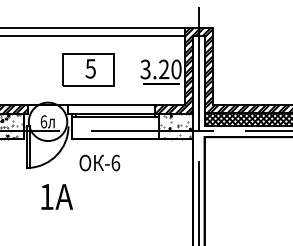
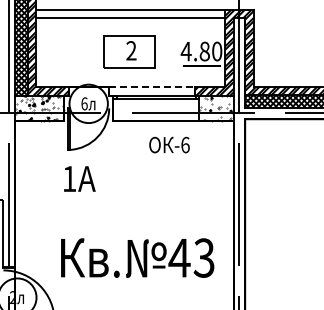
text: (90, 68) -> (131, 50), 5 -> 2
text: (153, 69) -> (194, 51), 3.20 -> 4.80
line: (111, 105) -> (152, 87), solid -> dashed
text: (99, 162) -> (169, 144), moved
text: (56, 196) -> (79, 178), moved

